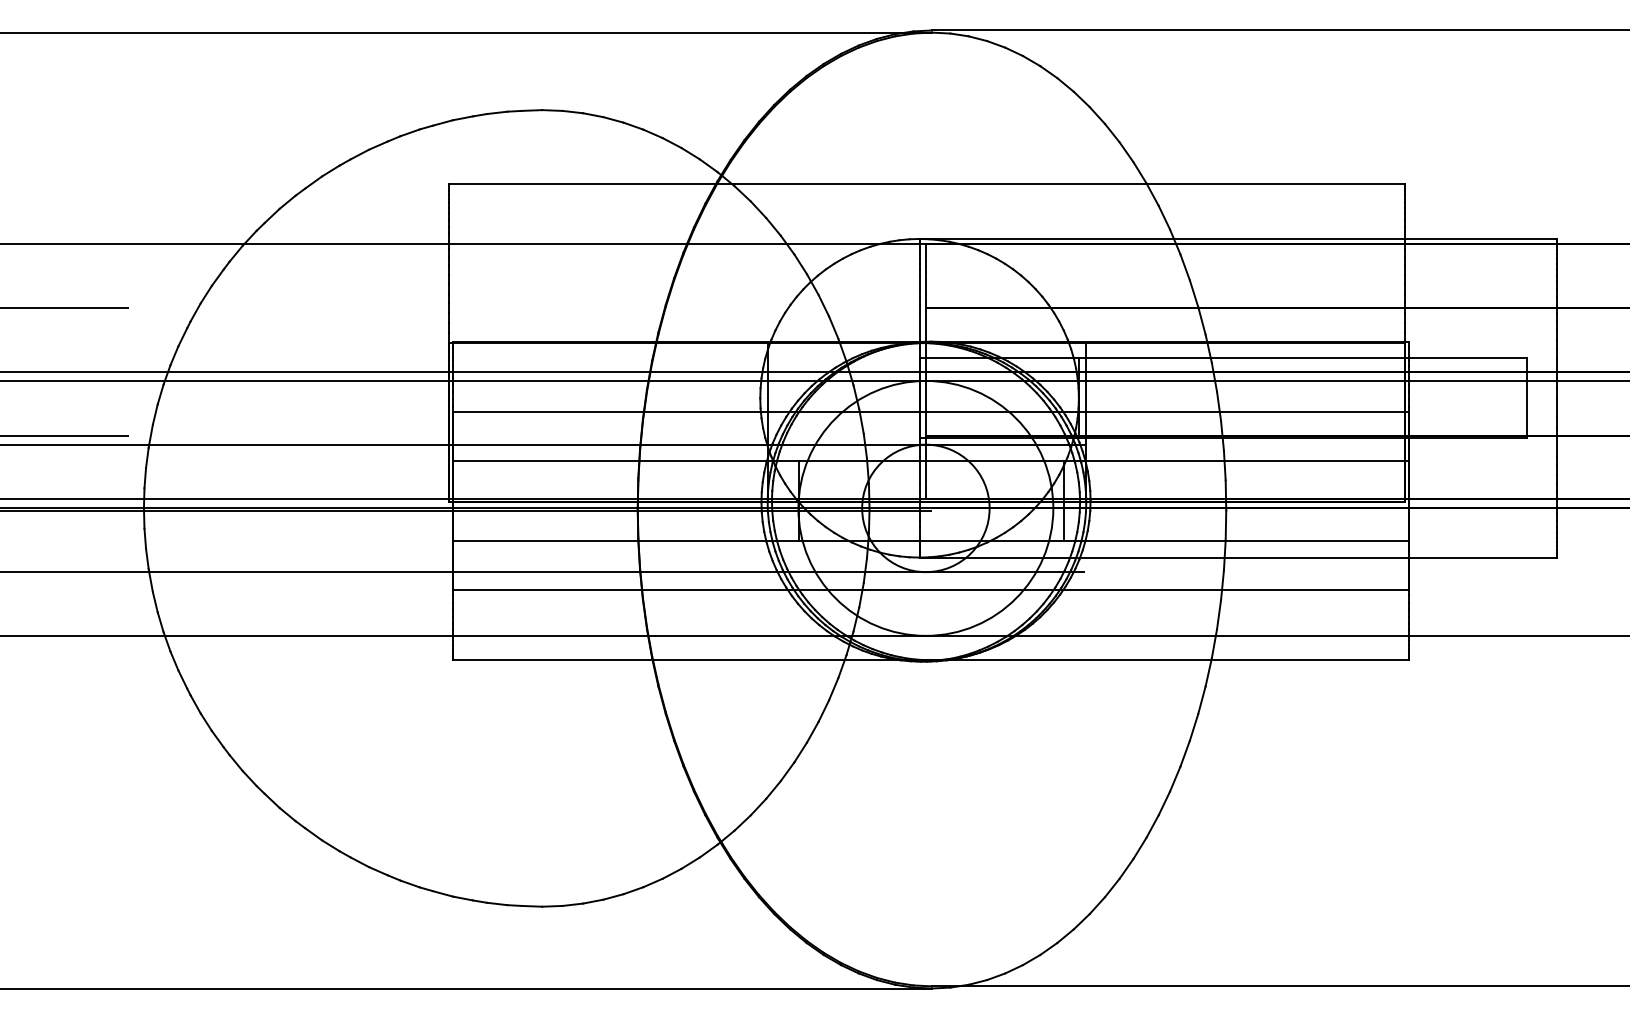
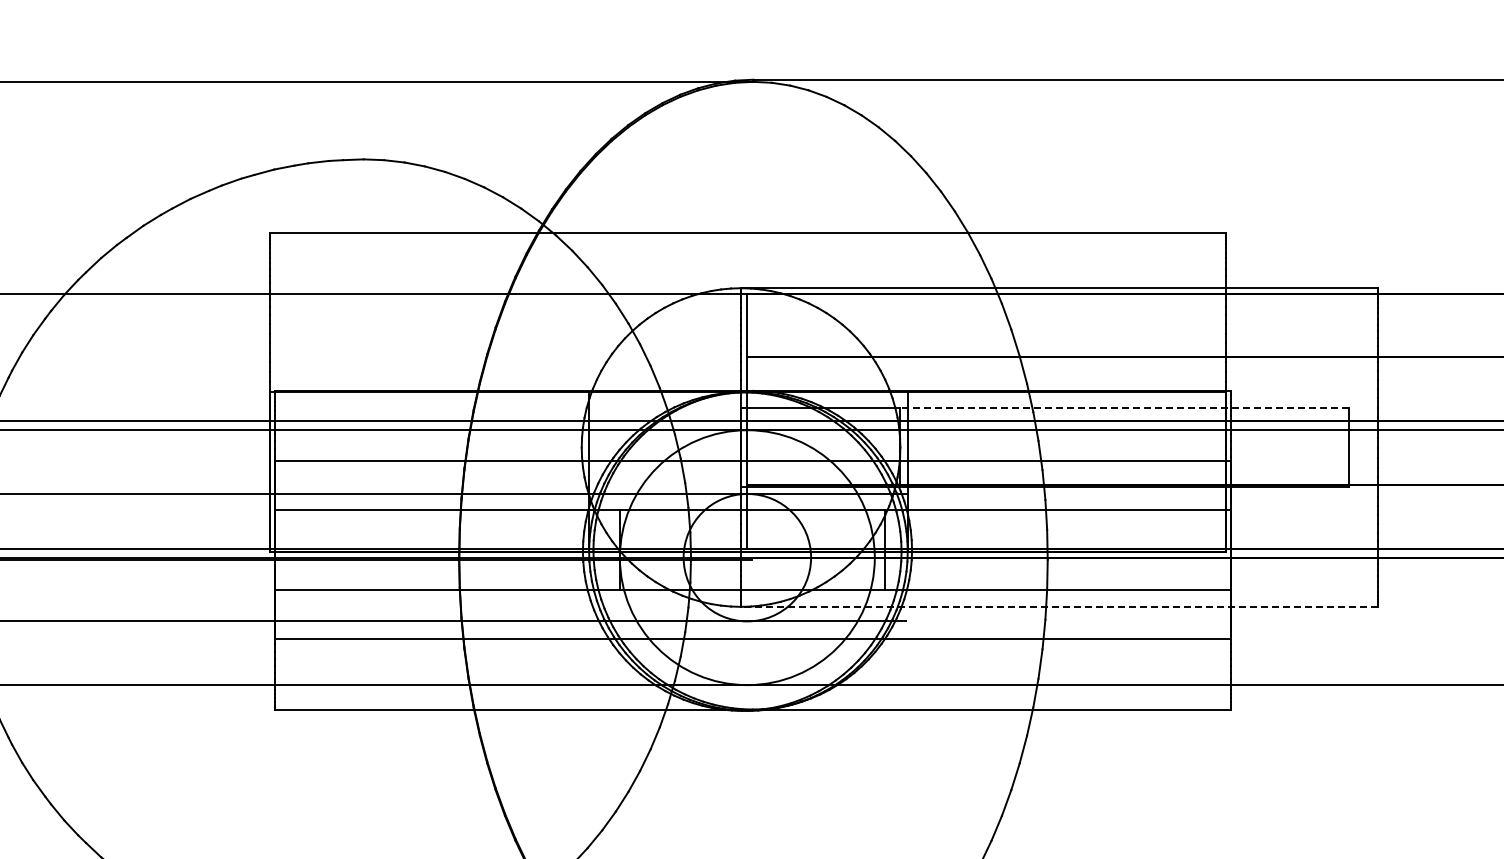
line: (1302, 358) -> (1123, 407), solid -> dashed
line: (1238, 557) -> (1059, 606), solid -> dashed

